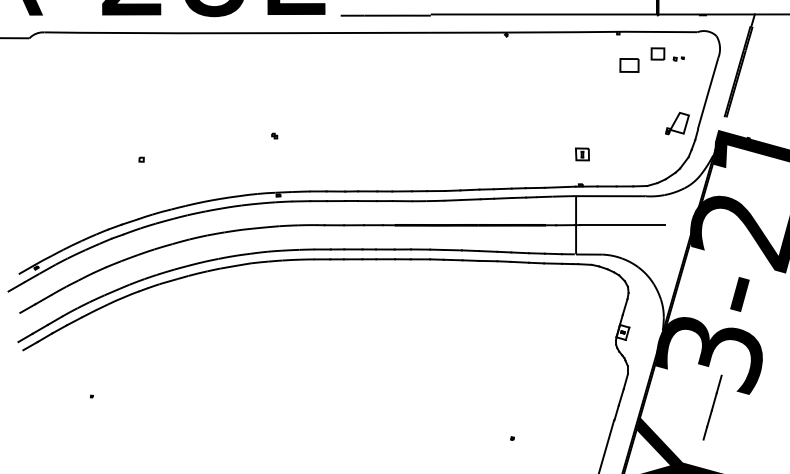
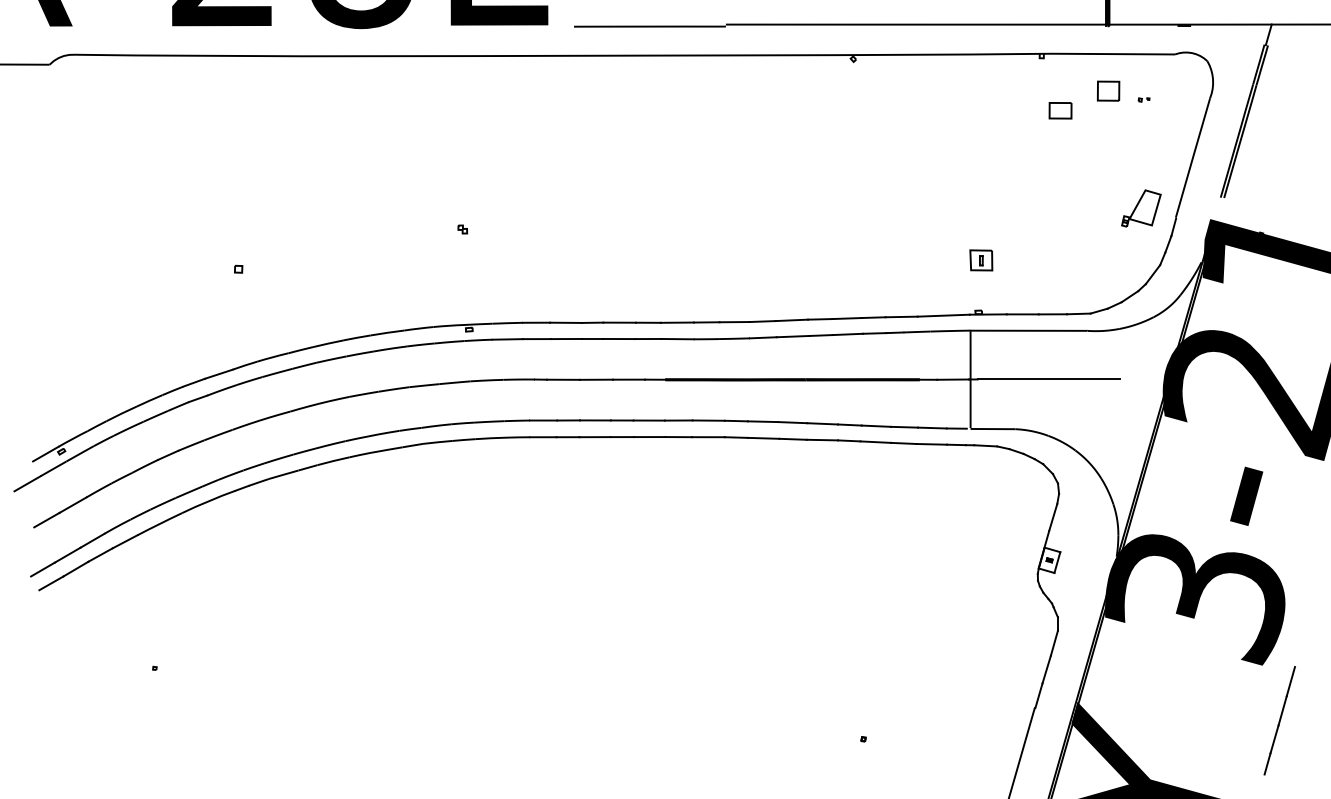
part: (679, 59) -> (1144, 100), size x0.62
part: (629, 65) -> (1060, 110), size x0.71
line: (712, 407) -> (1279, 720), moved

